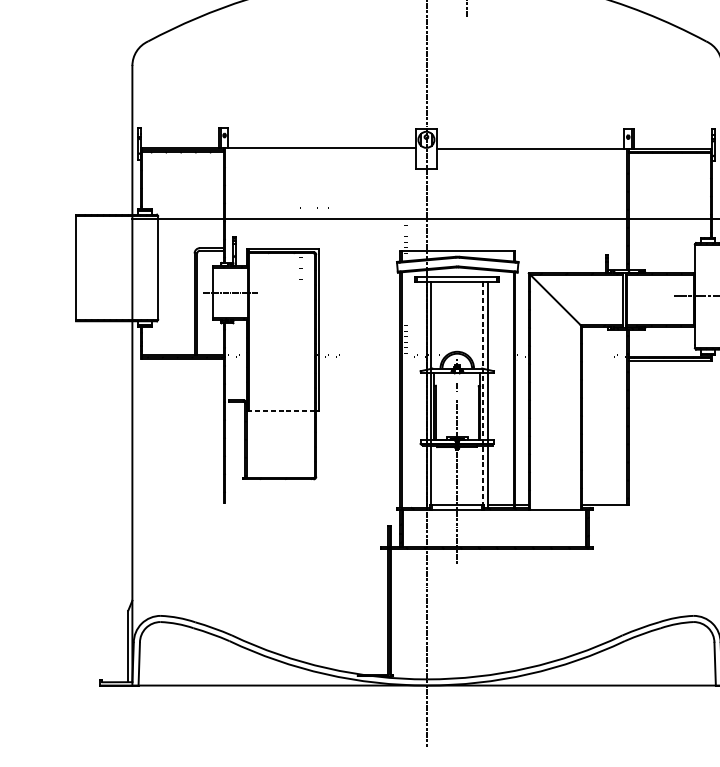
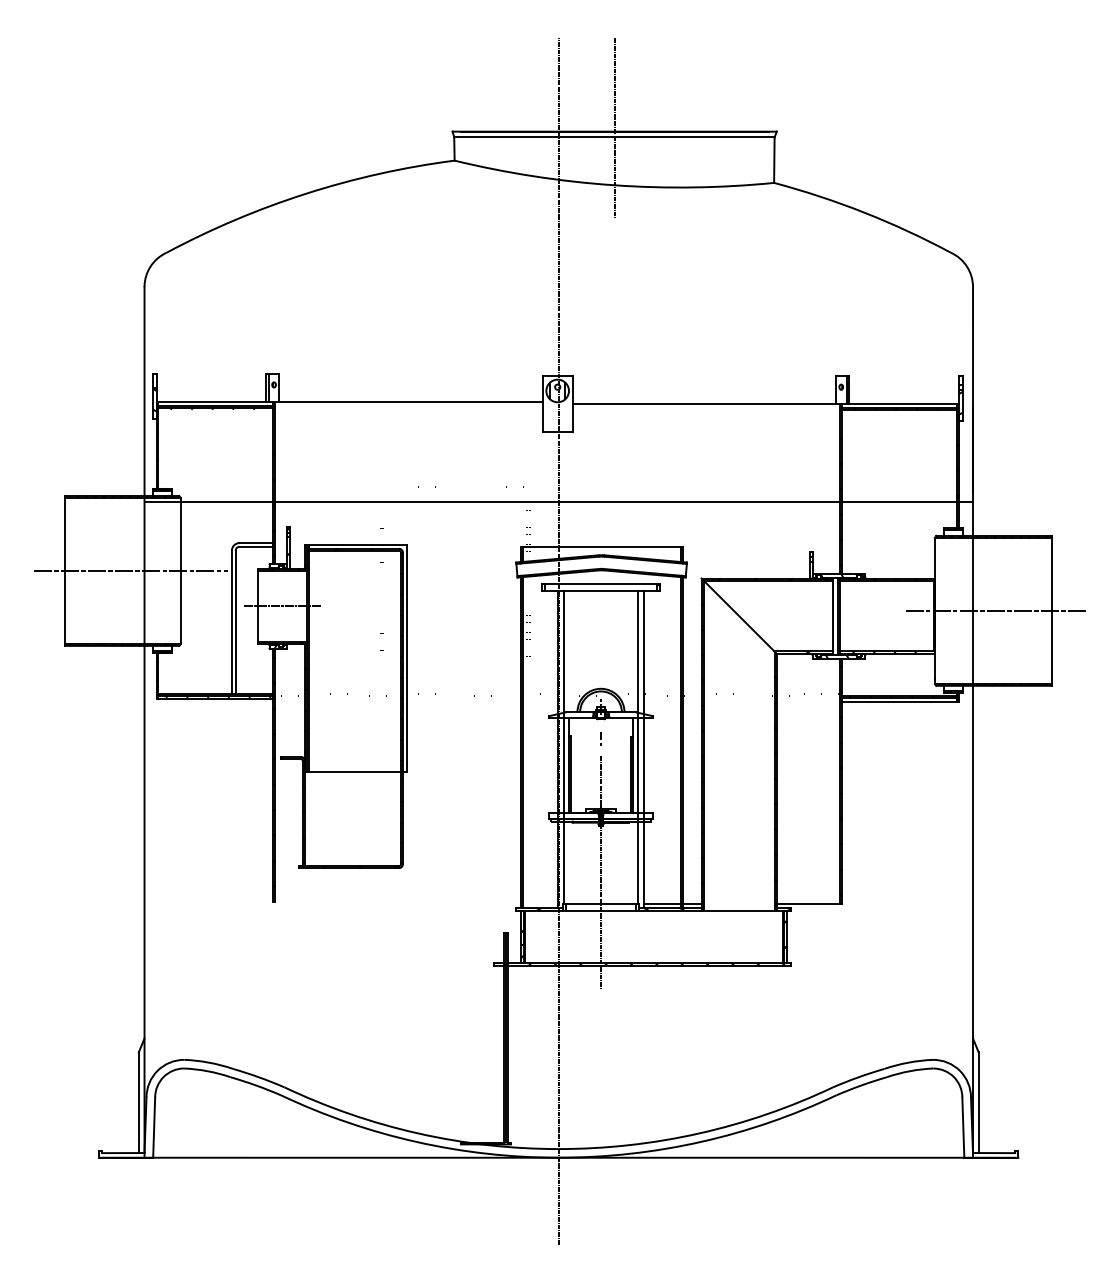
line: (122, 267) -> (130, 570), added
line: (483, 394) -> (637, 748), dashed -> solid
line: (281, 411) -> (354, 772), dashed -> solid

